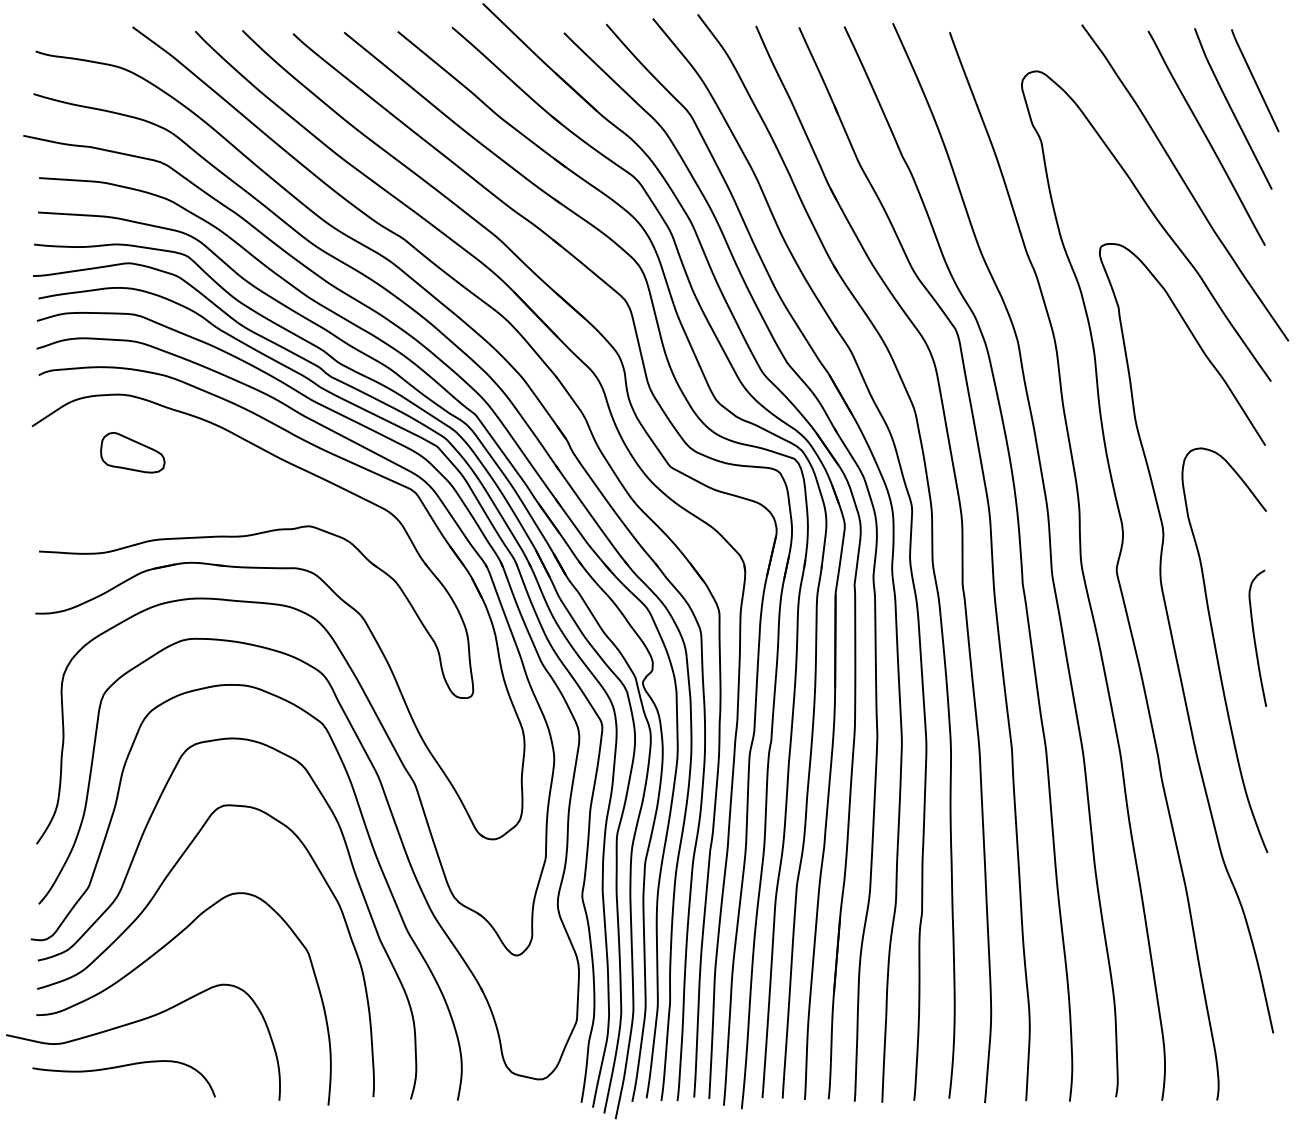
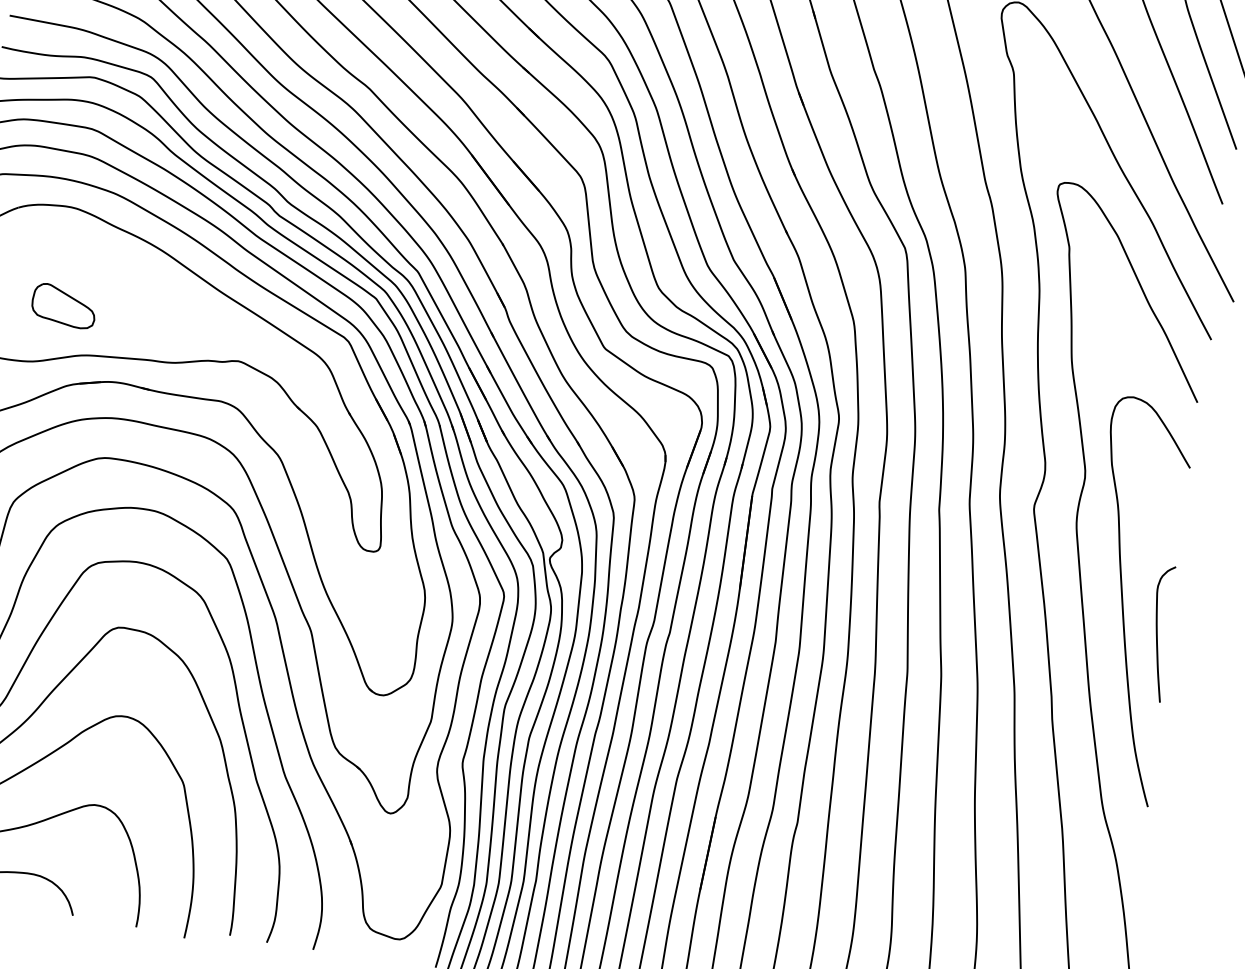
part: (132, 452) -> (63, 305), moved
curve: (1255, 637) -> (1158, 632), moved

